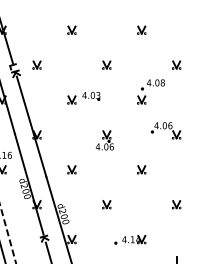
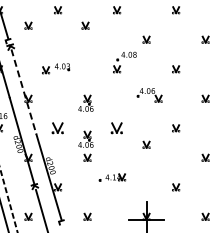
part: (37, 64) -> (28, 25), moved
part: (106, 64) -> (85, 25), moved
part: (84, 97) -> (56, 68), moved
line: (32, 127) -> (24, 92), solid -> dashed
part: (165, 131) -> (149, 95), moved
part: (72, 170) -> (58, 128), size x1.6
part: (142, 170) -> (117, 128), size x1.6
part: (104, 181) -> (85, 138), added
part: (176, 204) -> (146, 144), moved
part: (130, 239) -> (112, 177), moved

